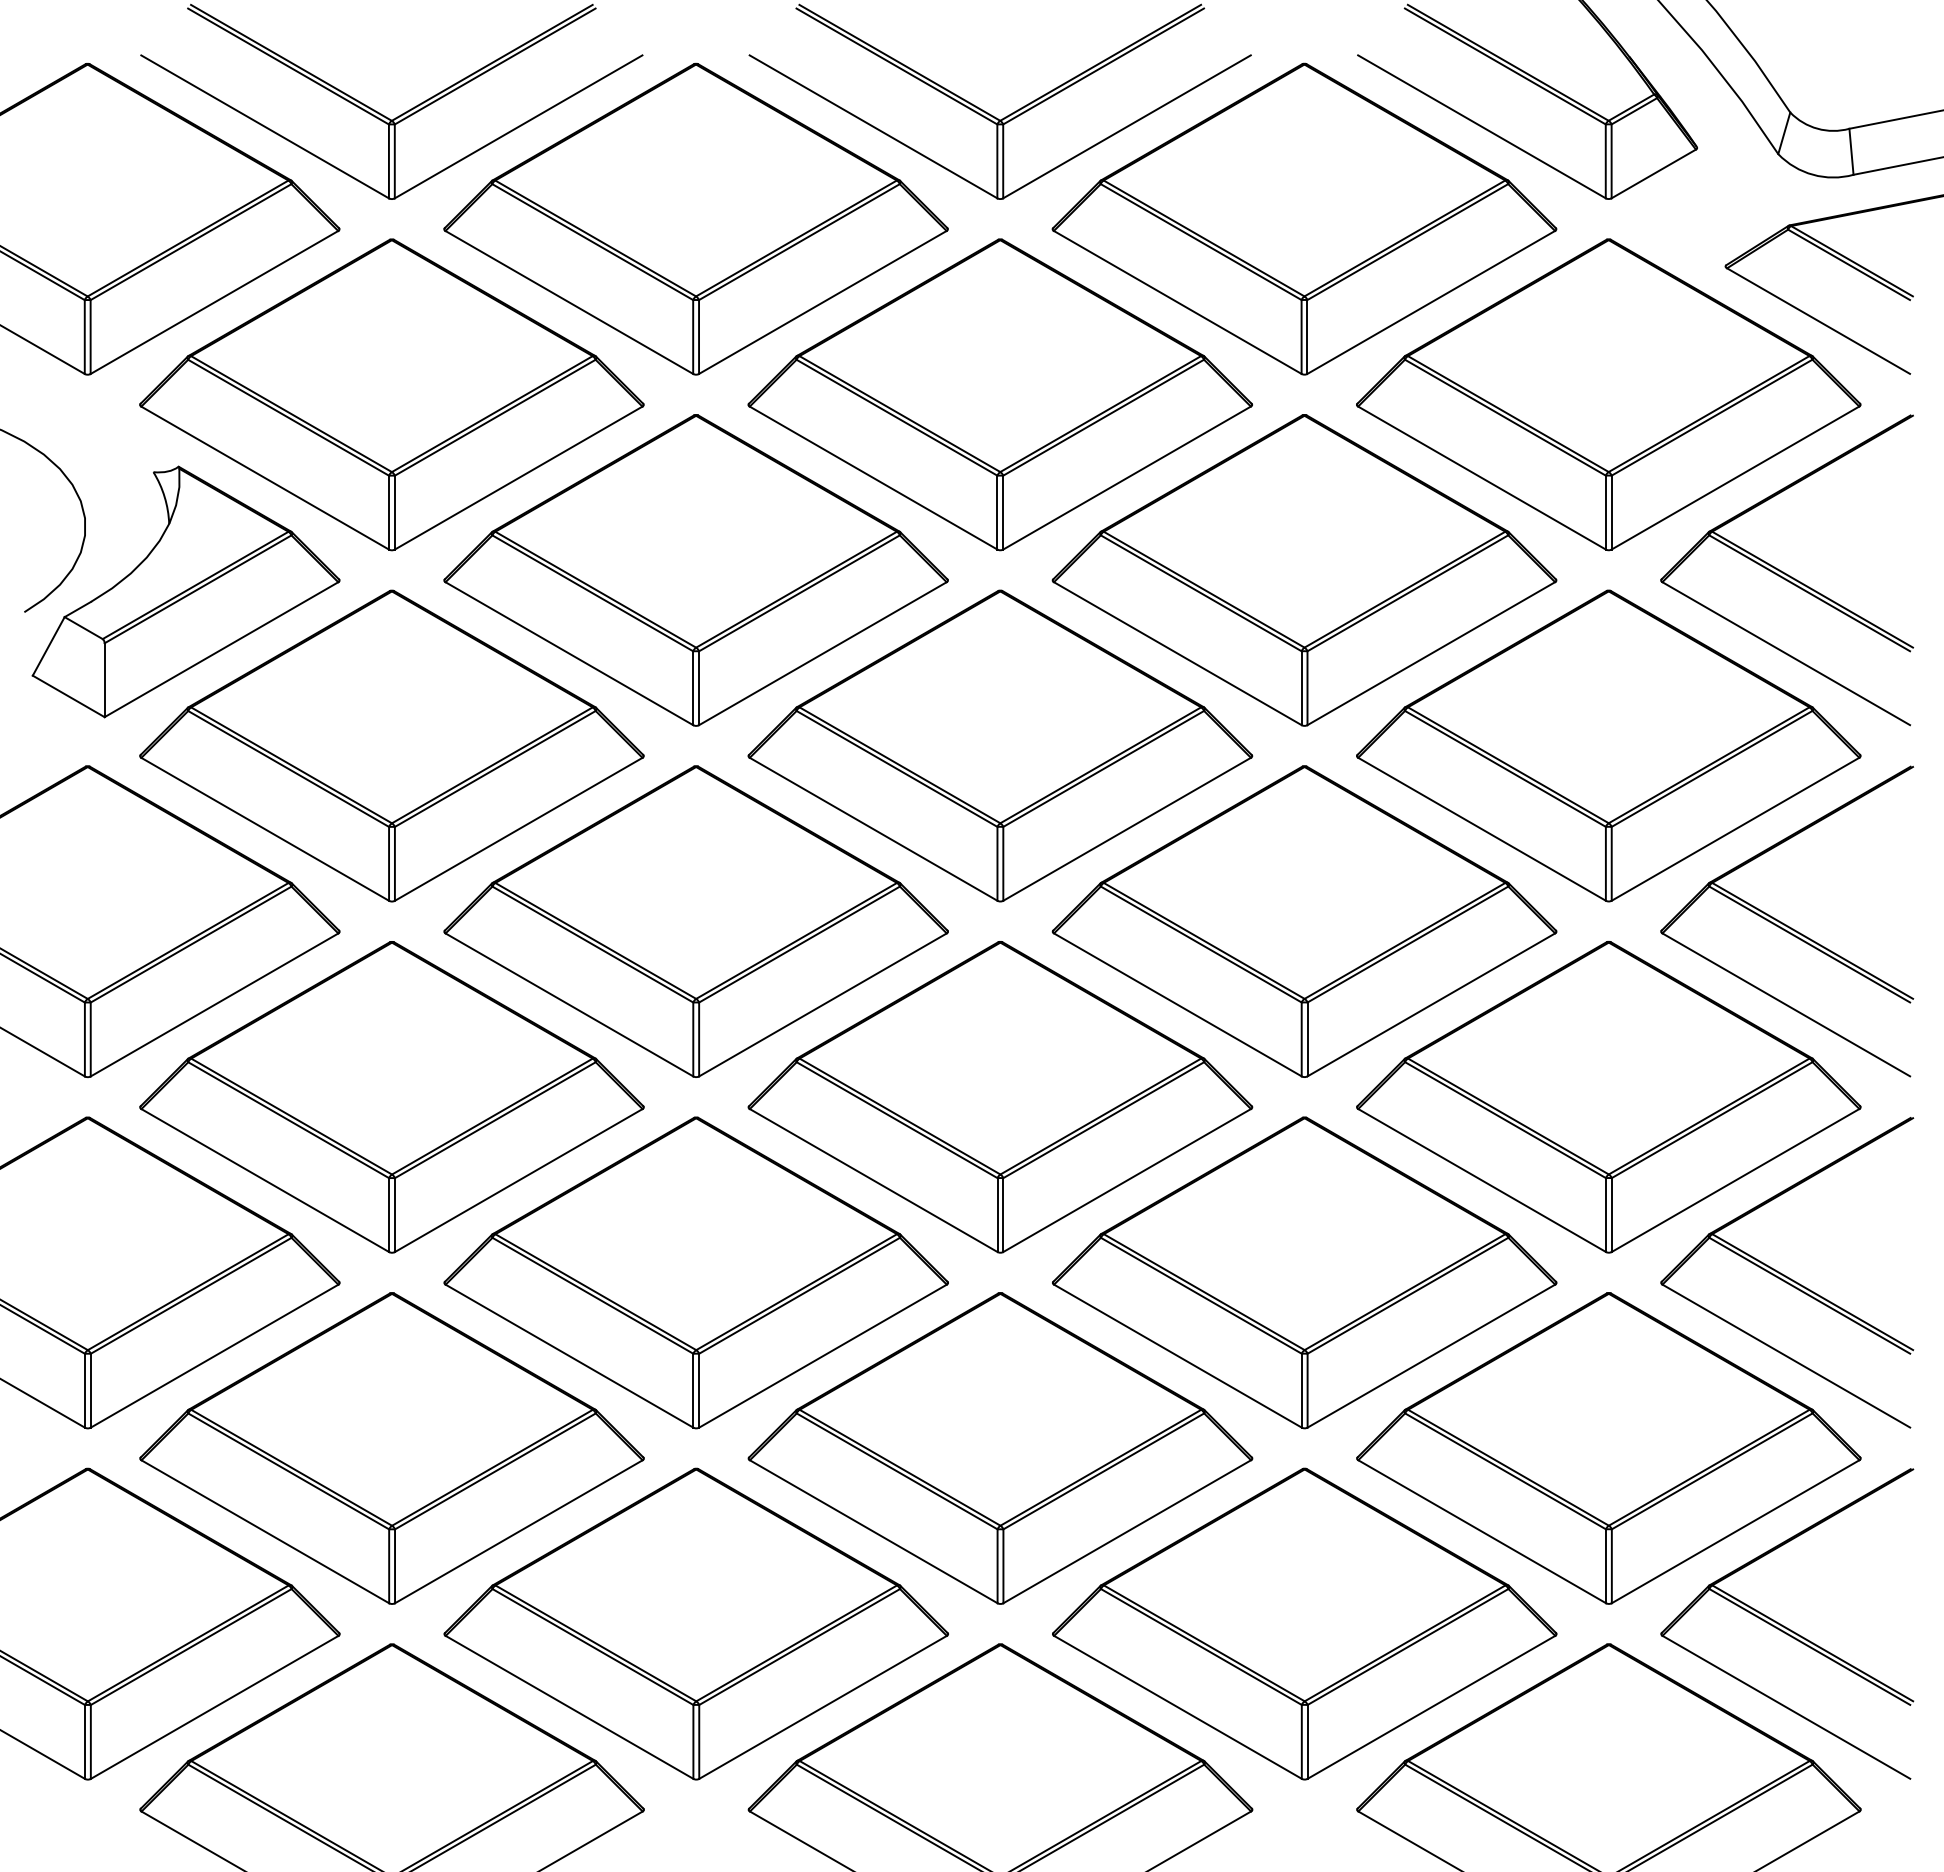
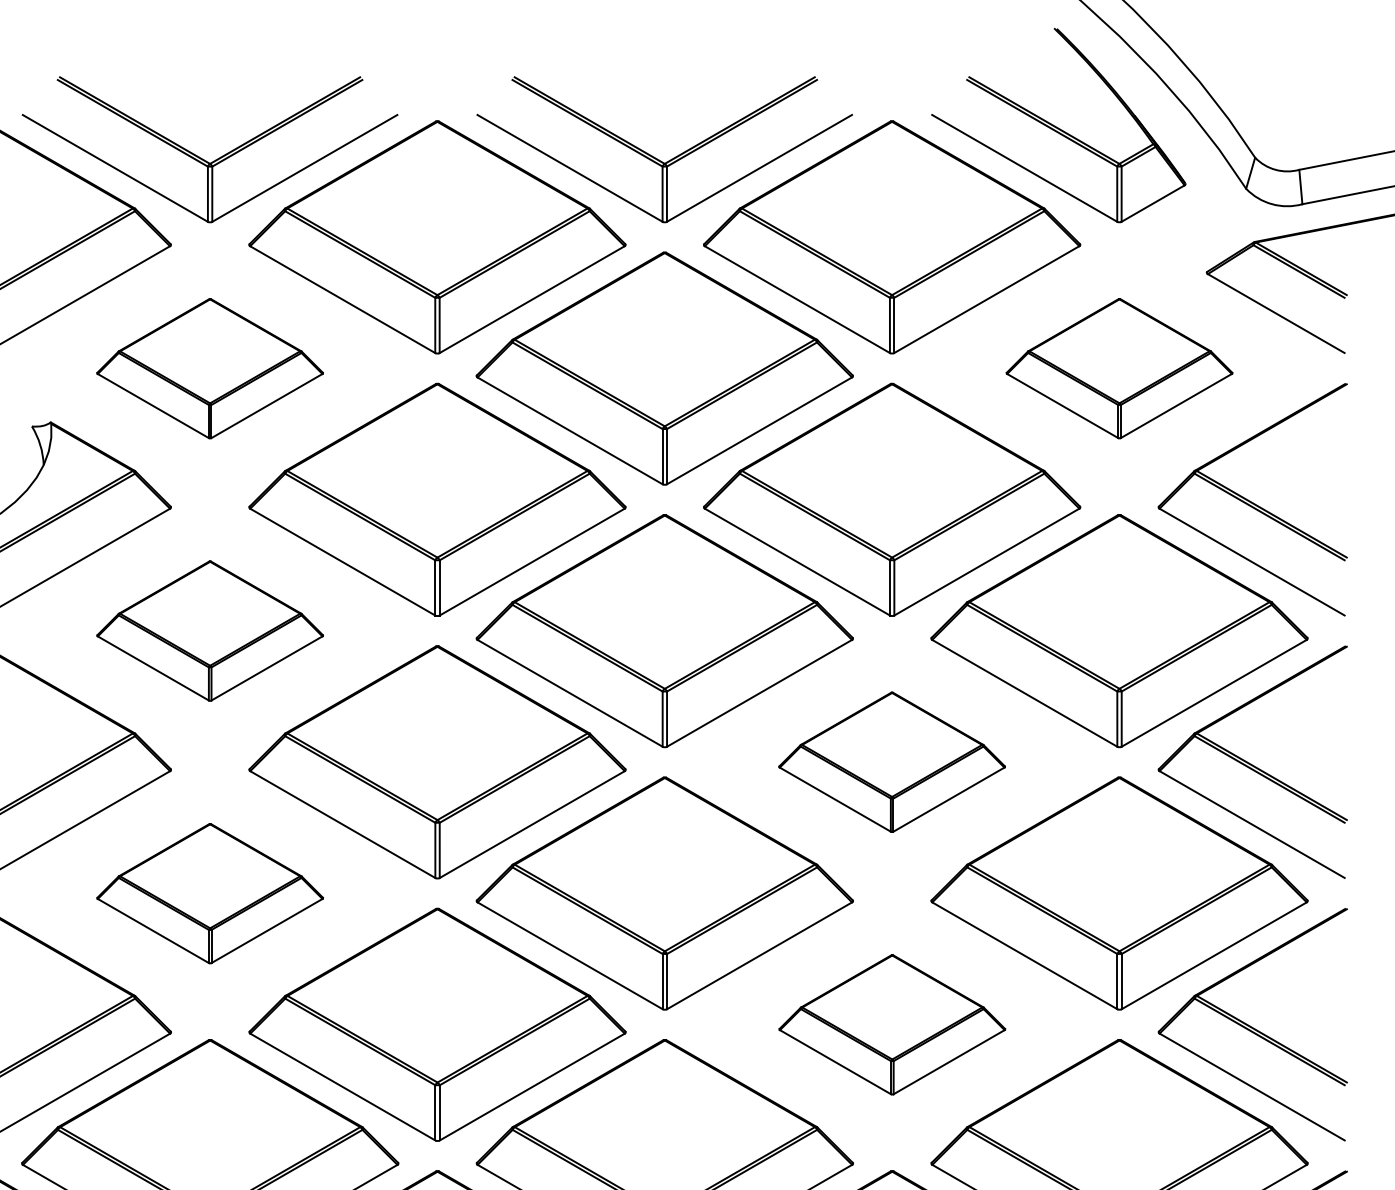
part: (391, 394) -> (209, 368), size x0.6
part: (1608, 394) -> (1119, 368), size x0.6
part: (391, 745) -> (209, 630), size x0.6
part: (1304, 921) -> (892, 762), size x0.6
part: (391, 1097) -> (209, 893), size x0.6
part: (1304, 1272) -> (892, 1024), size x0.6

